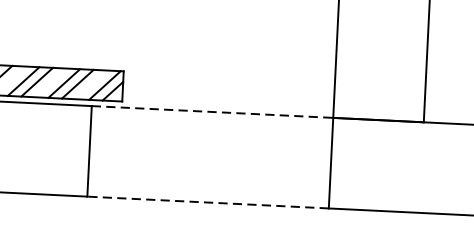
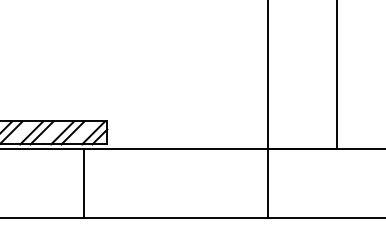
line: (212, 112) -> (176, 149), dashed -> solid
line: (208, 201) -> (176, 217), dashed -> solid

